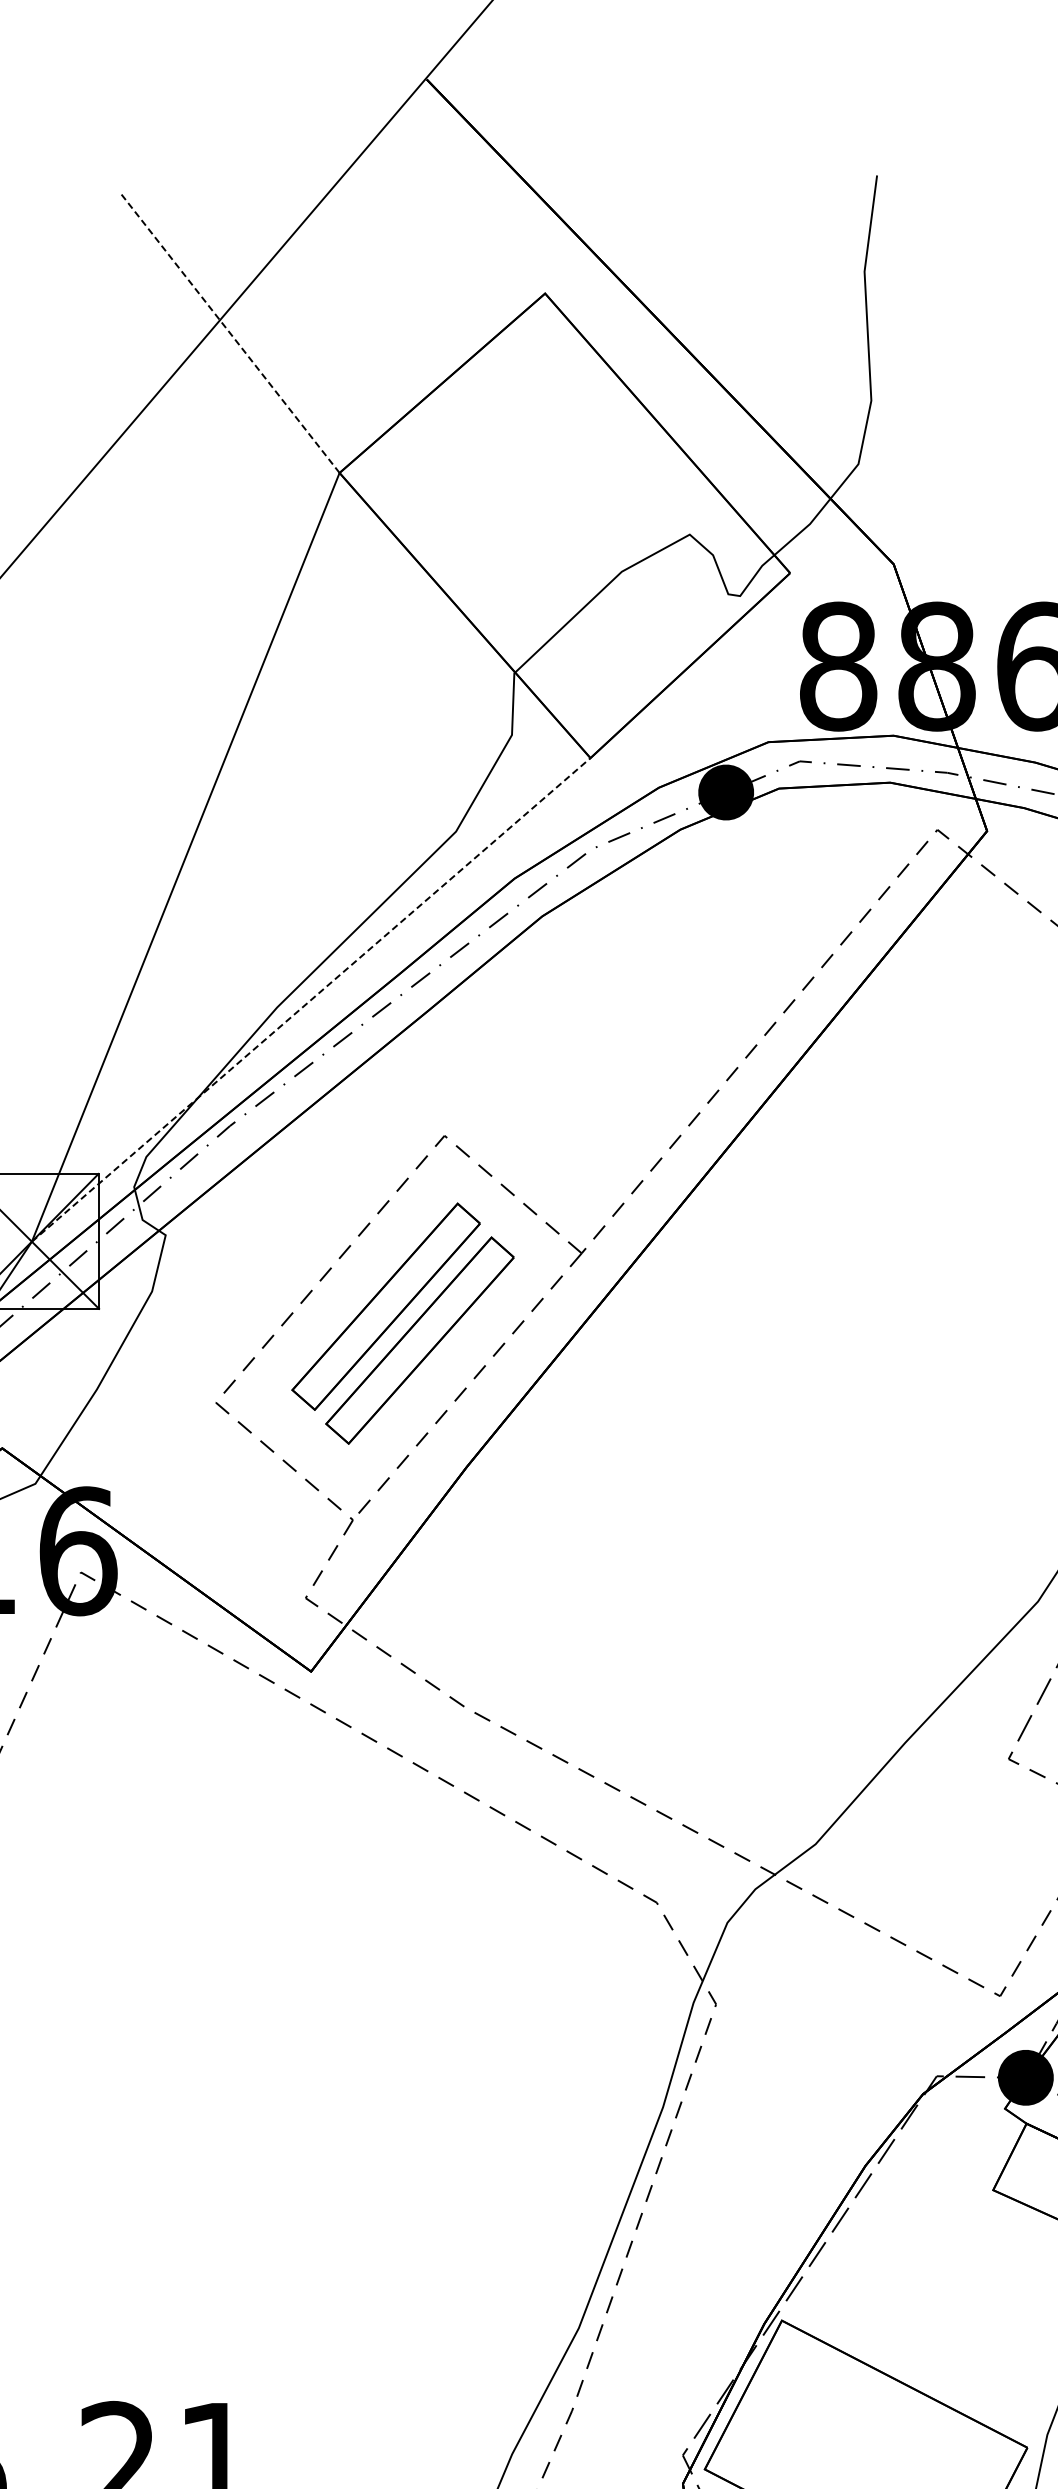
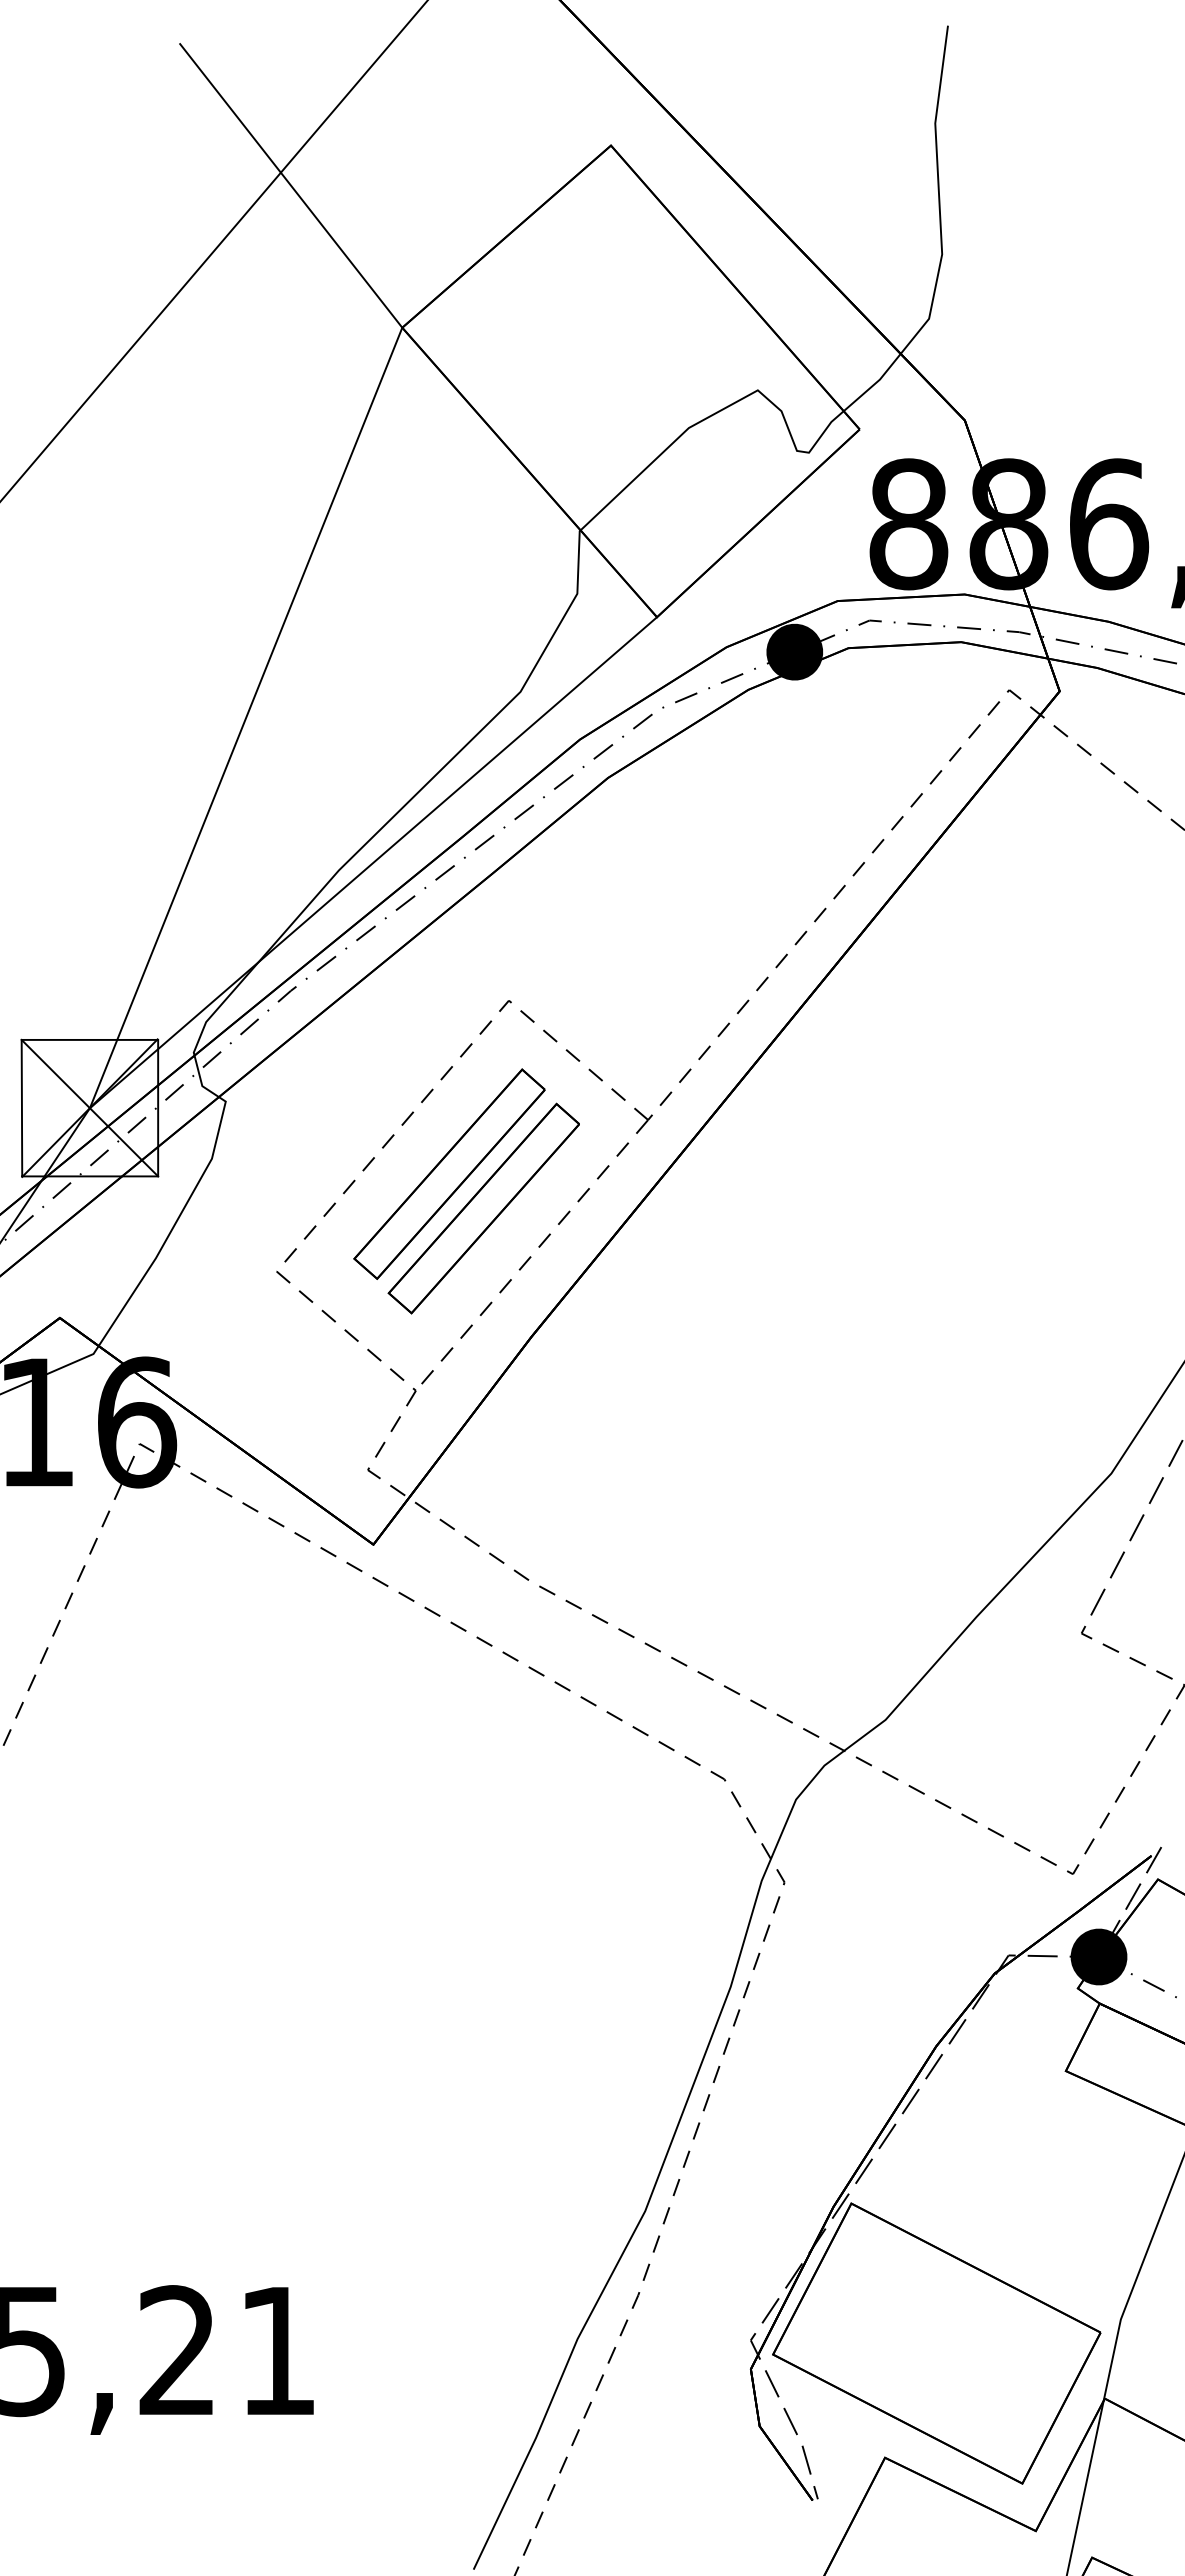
line: (229, 332) -> (290, 185), dashed -> solid
line: (311, 999) -> (373, 862), dashed -> solid

